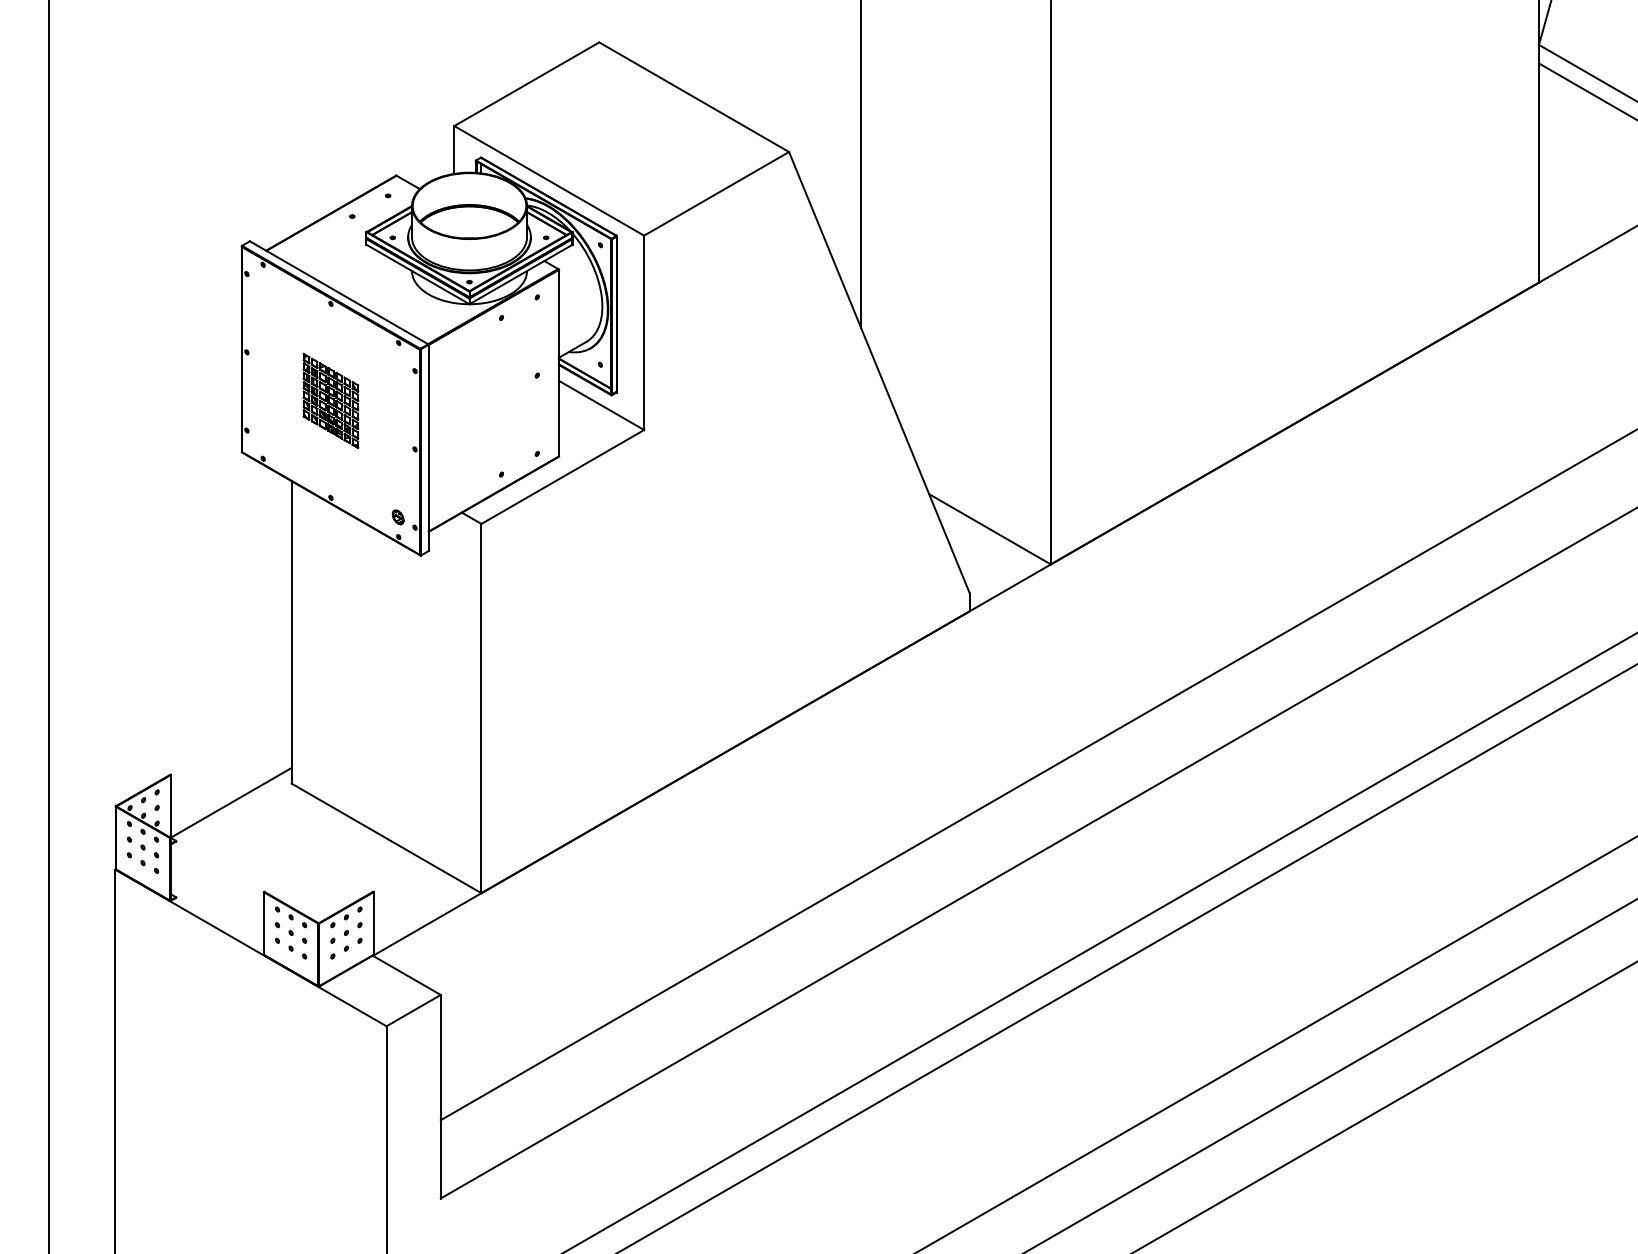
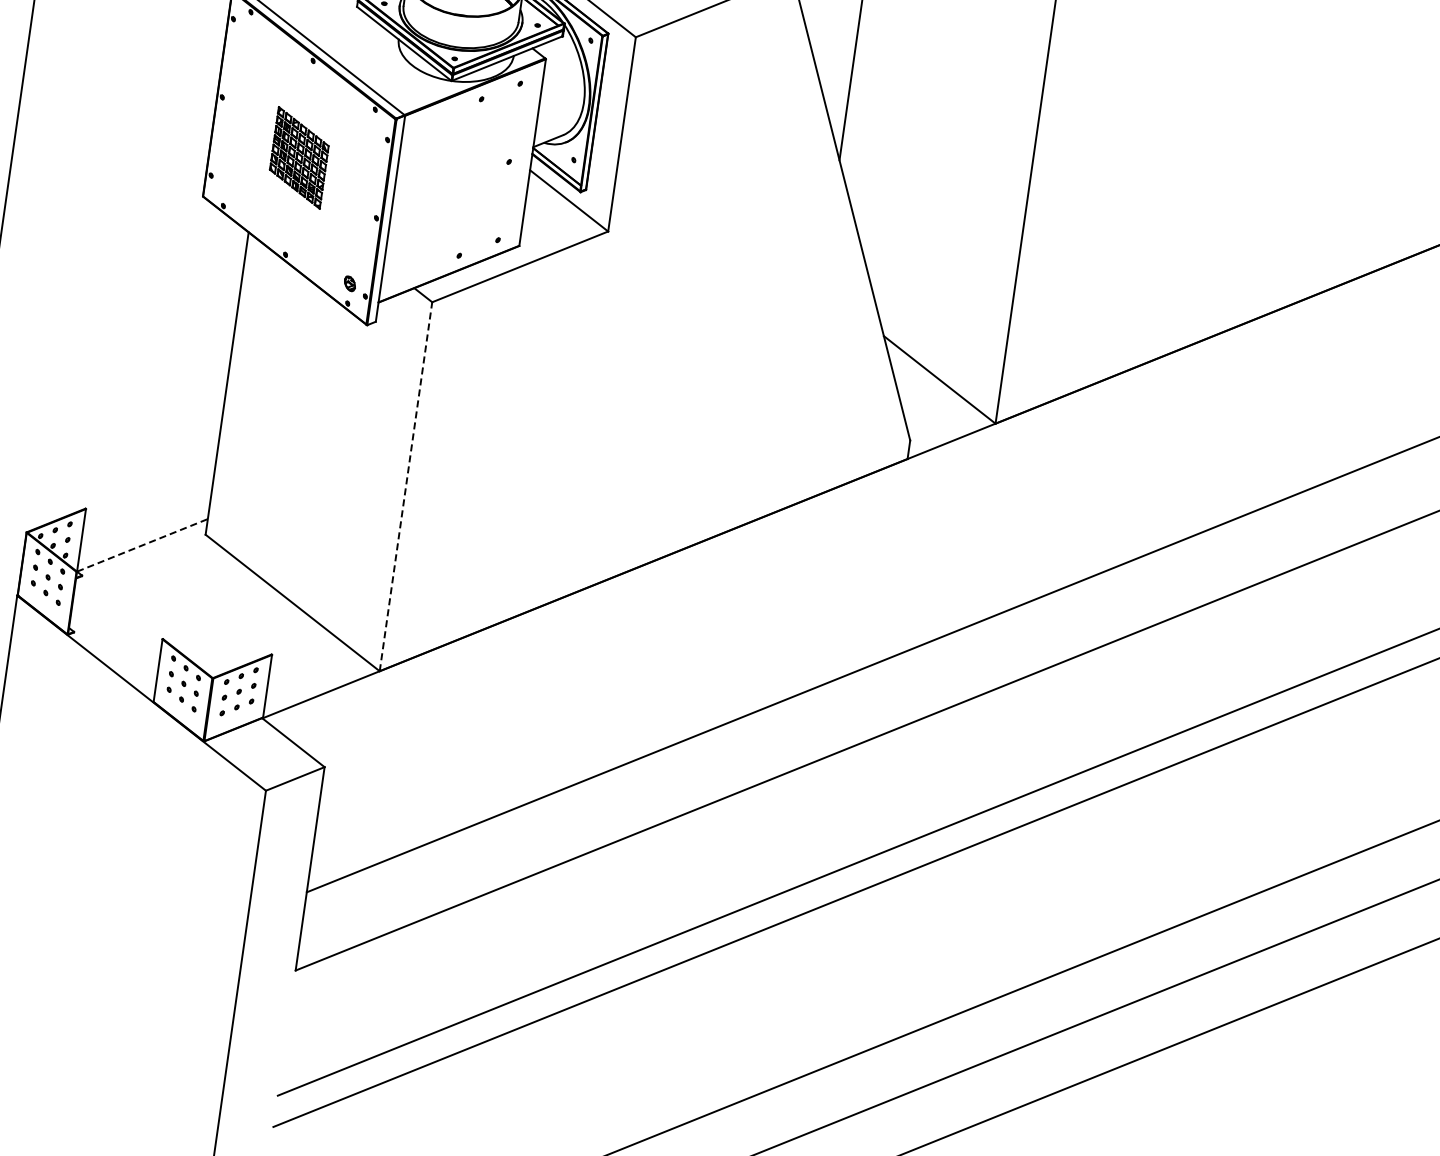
line: (481, 708) -> (406, 486), solid -> dashed
line: (231, 802) -> (142, 545), solid -> dashed

